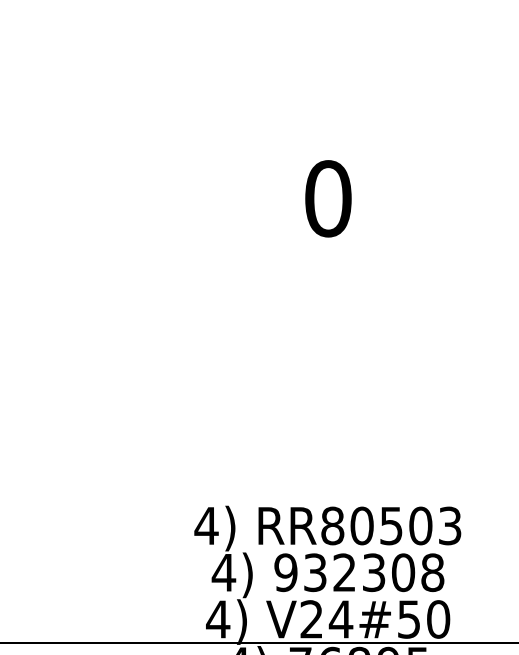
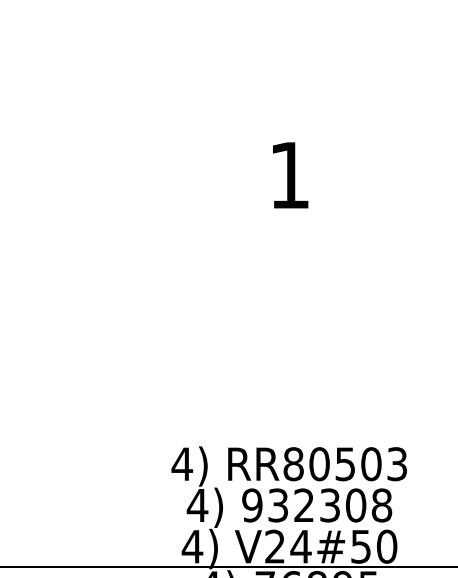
text: (328, 198) -> (289, 175), 0 -> 1

